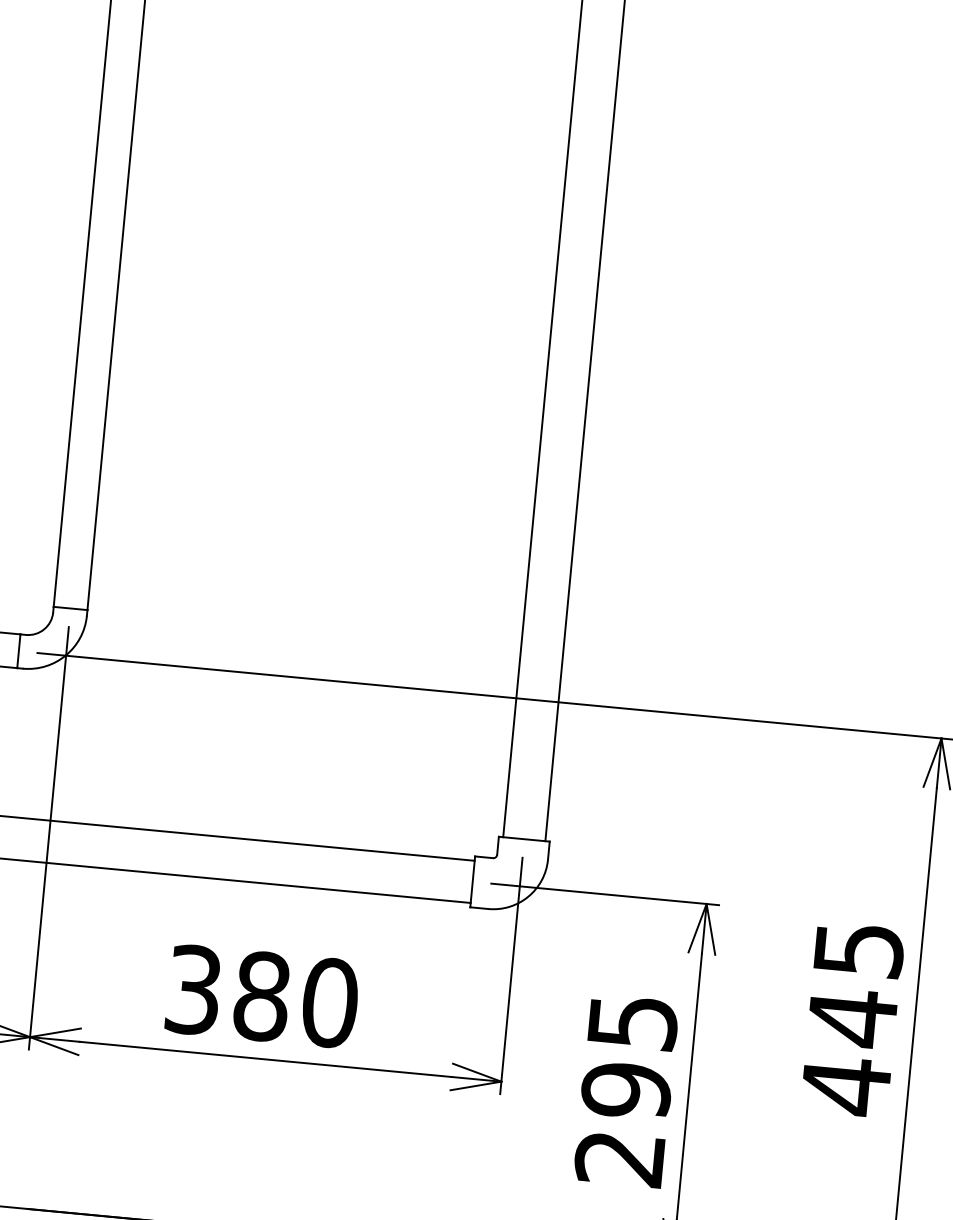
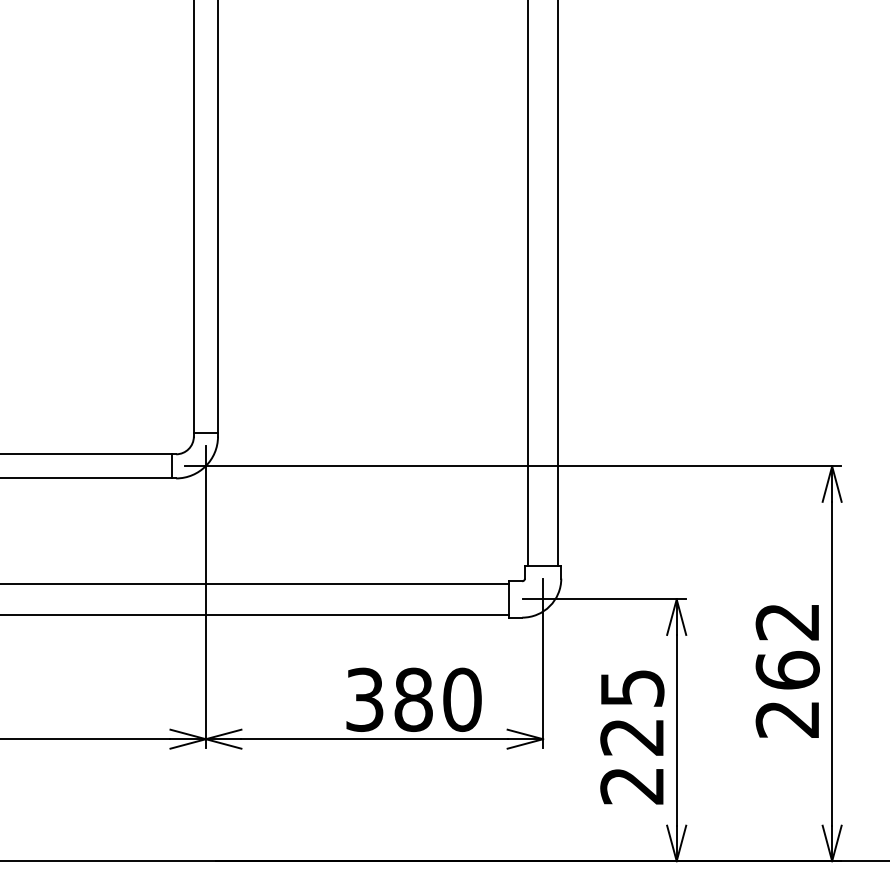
text: (261, 995) -> (413, 699), moved
text: (851, 1019) -> (787, 671), 445 -> 262
text: (626, 1091) -> (632, 737), 295 -> 225

